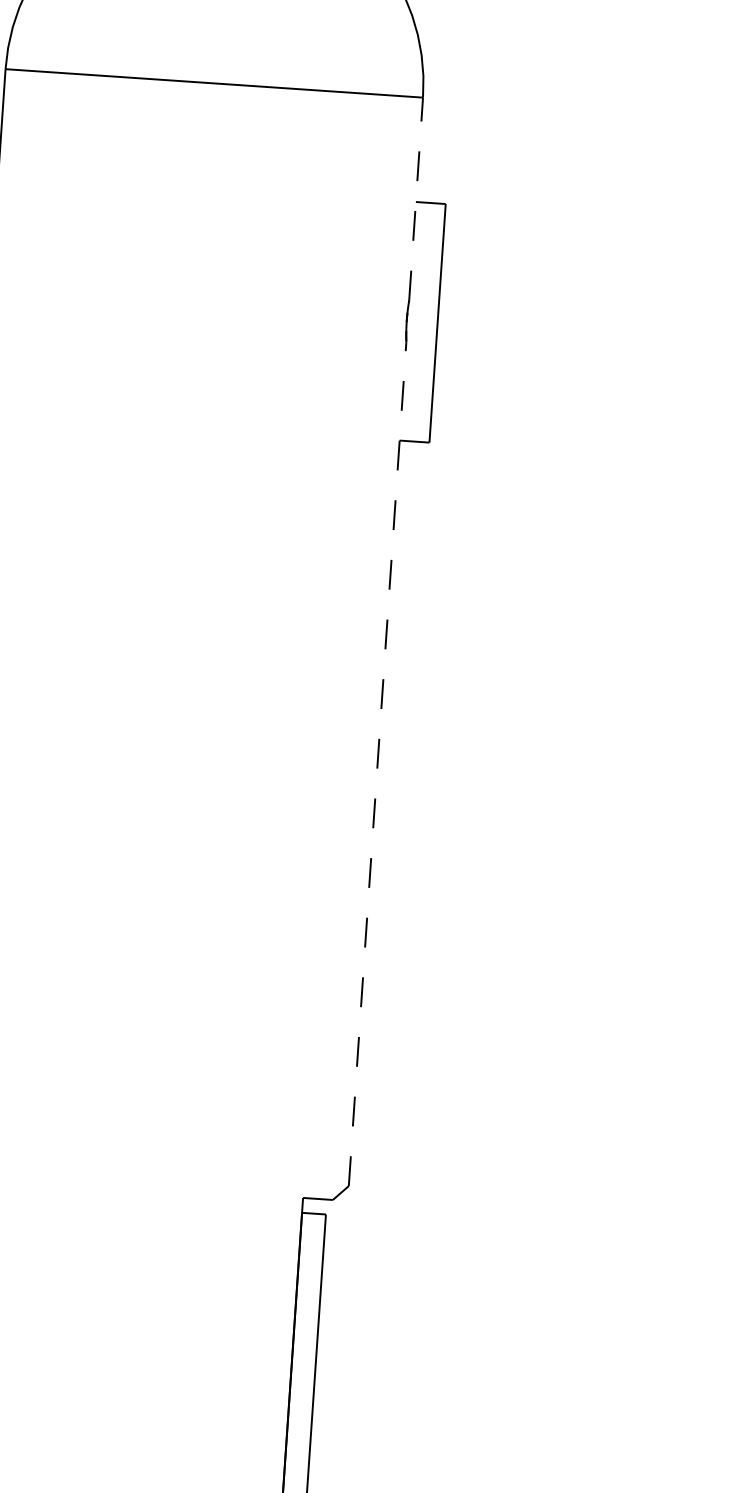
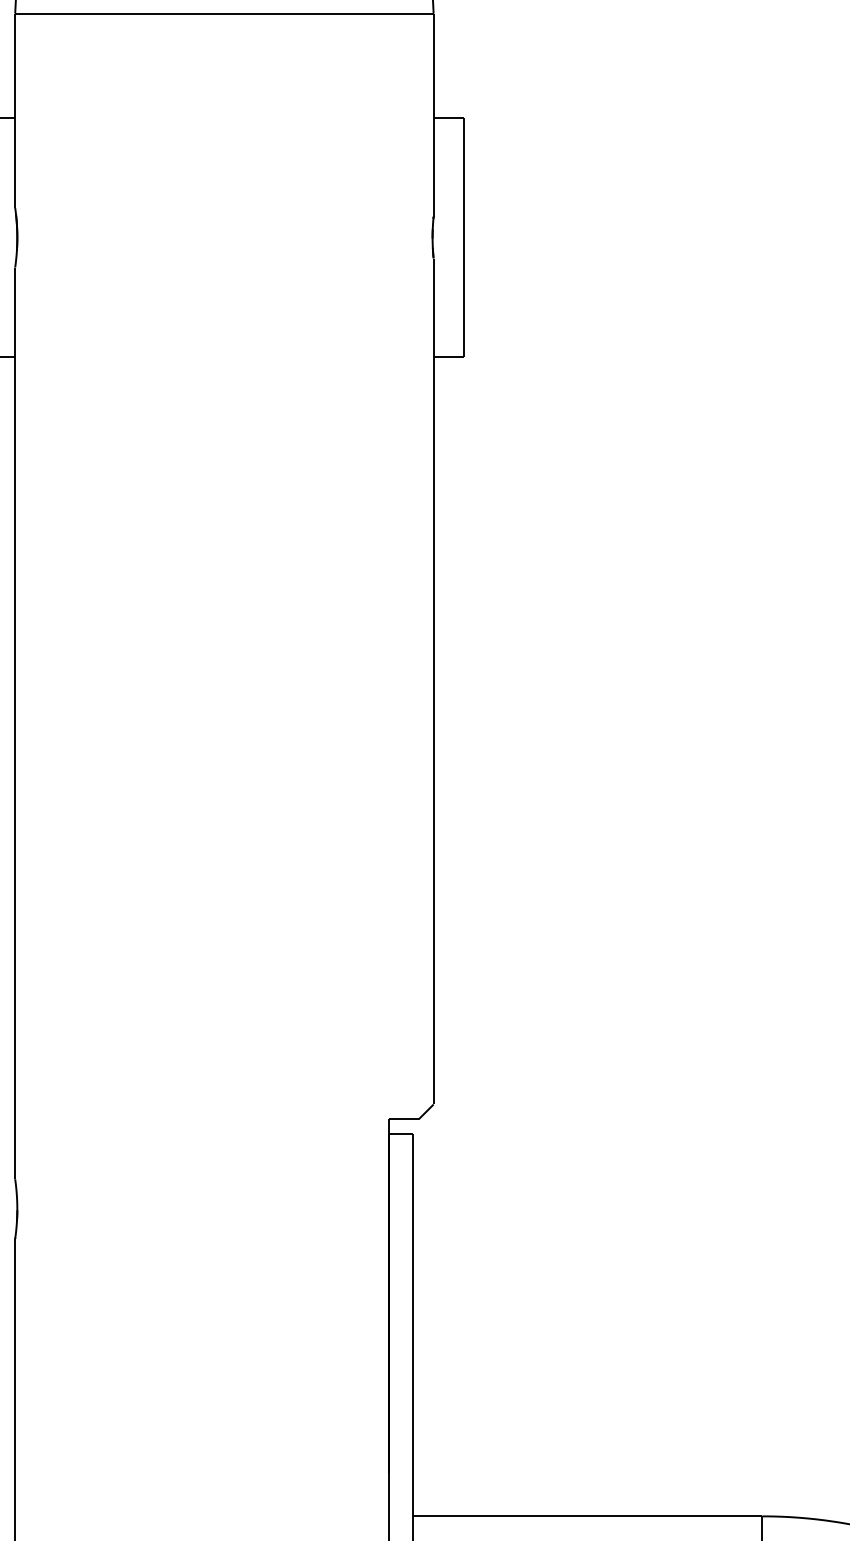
line: (415, 199) -> (433, 115), dashed -> solid
line: (377, 764) -> (433, 681), dashed -> solid

